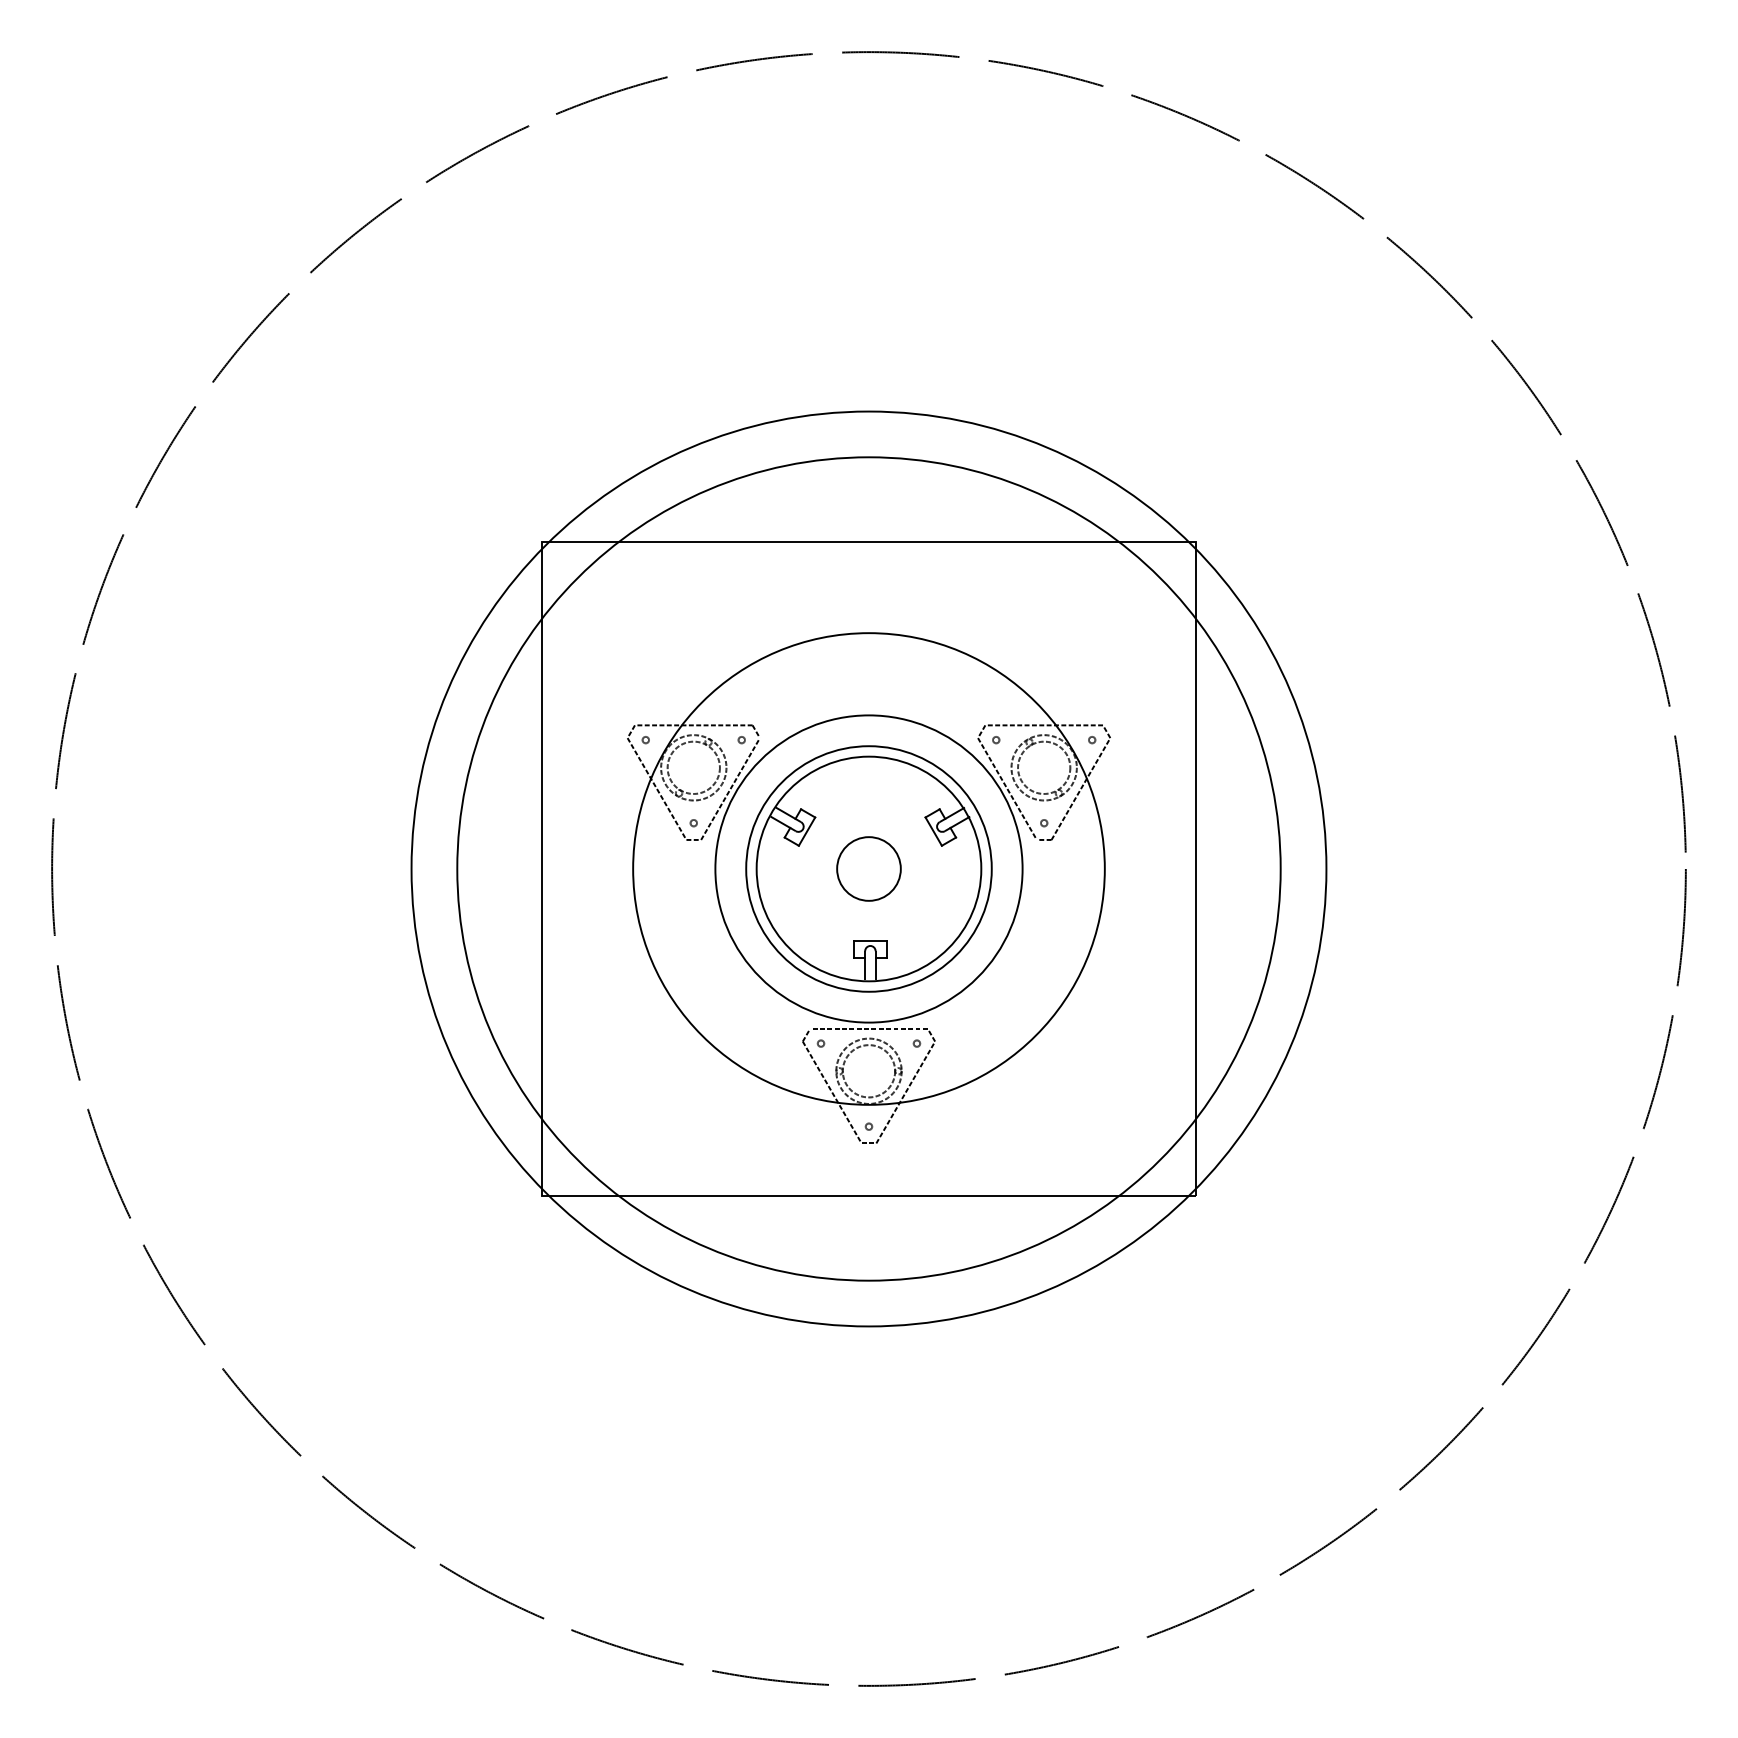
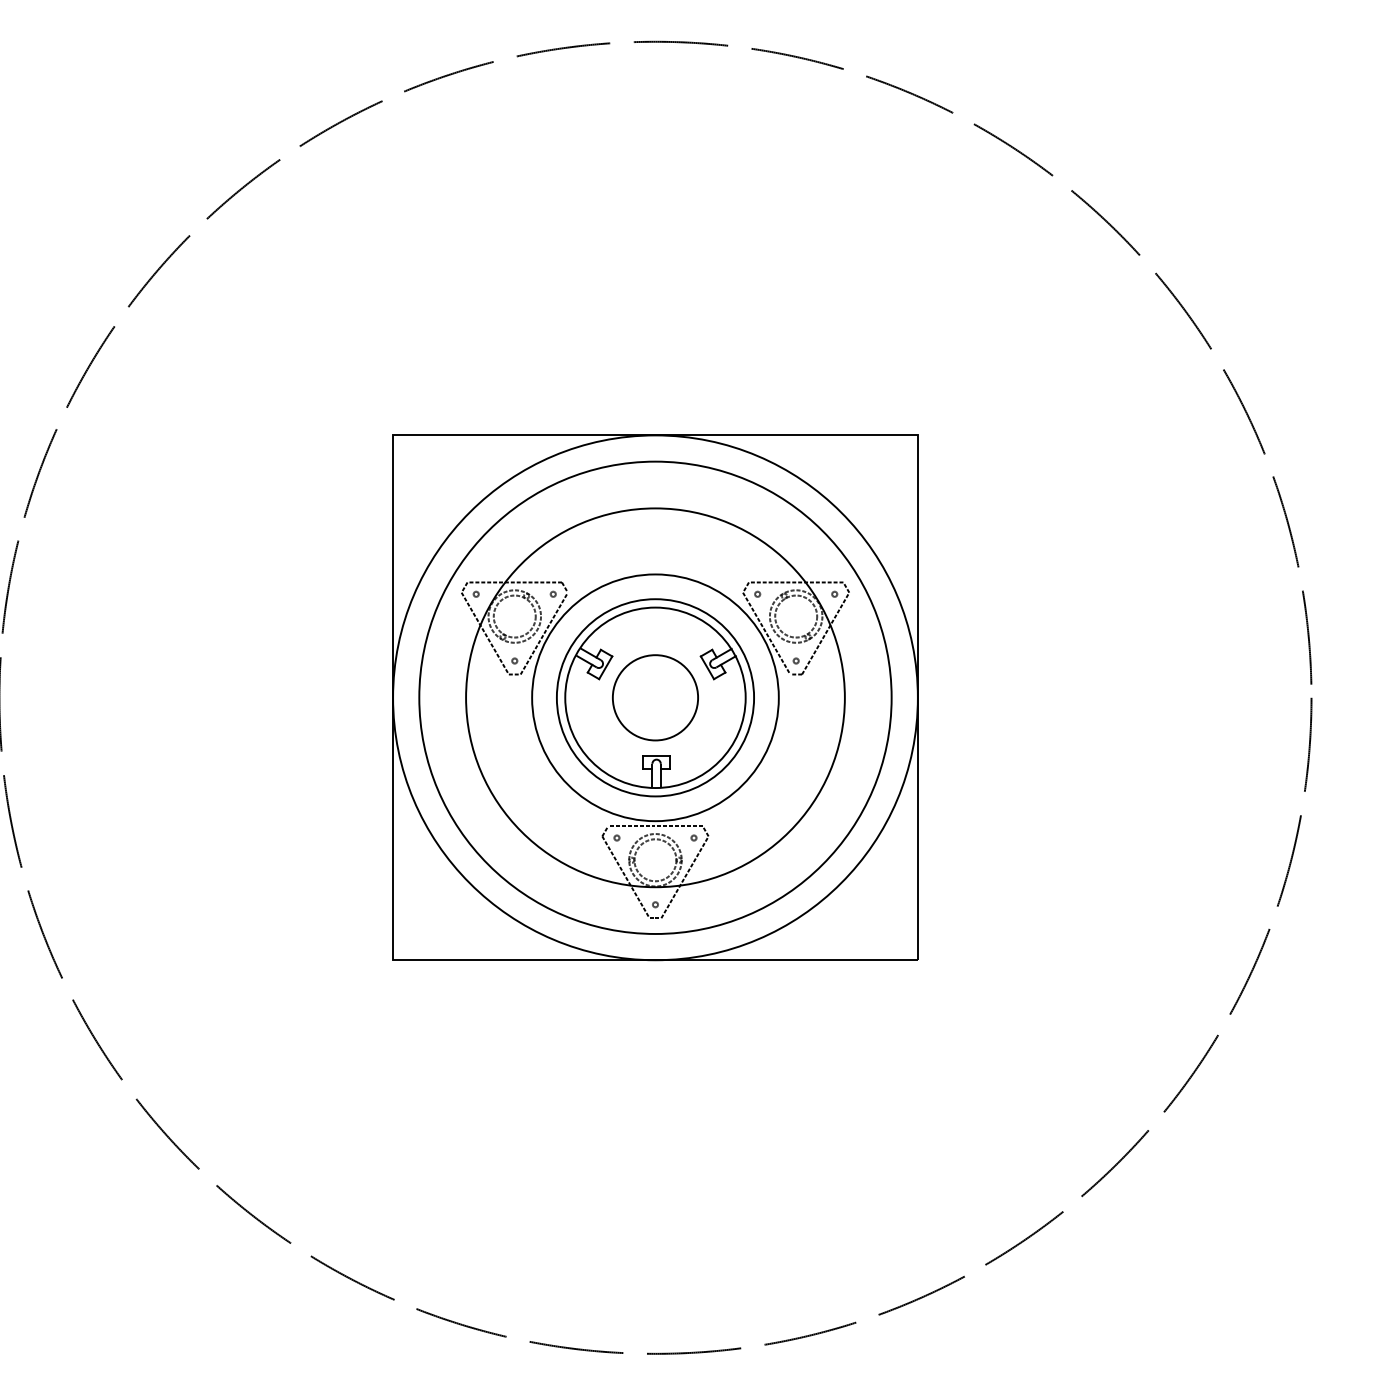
circle: (868, 868) -> (655, 697), size x0.71
circle: (868, 868) -> (655, 697), size x0.71
circle: (868, 868) -> (655, 697), size x1.67

